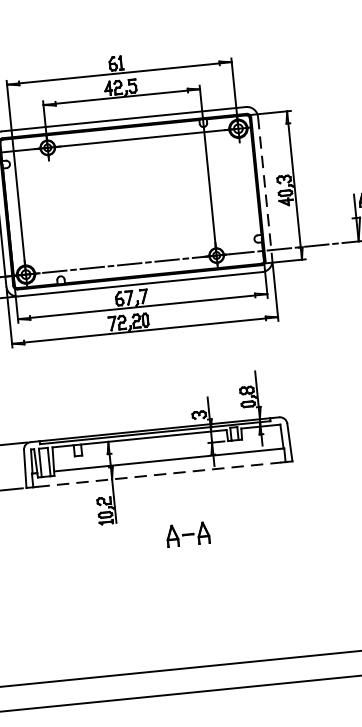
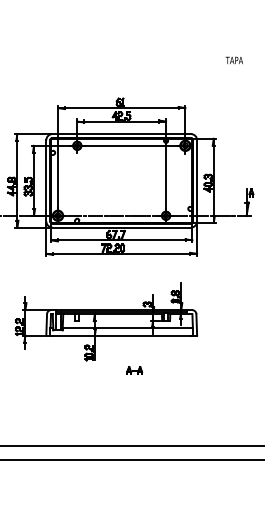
line: (265, 187) -> (197, 180), dashed -> solid
line: (160, 474) -> (122, 335), dashed -> solid
part: (188, 533) -> (134, 370), size x0.62

